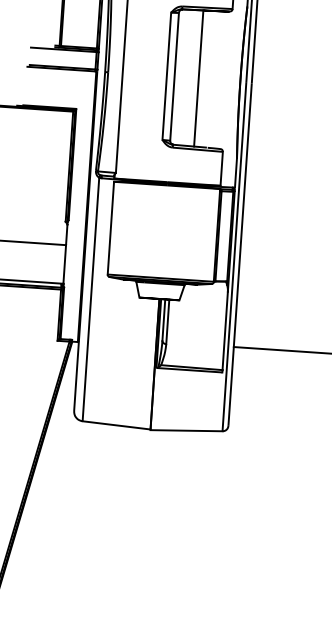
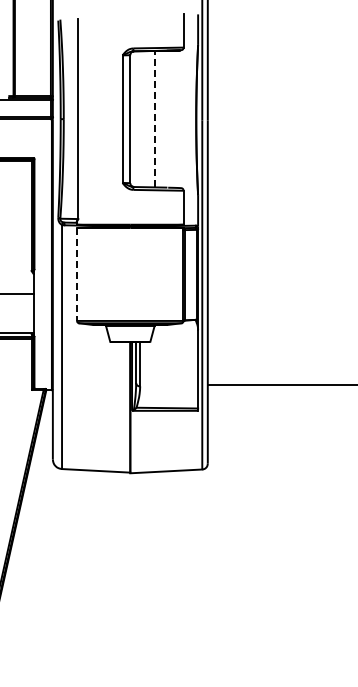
line: (198, 77) -> (154, 118), solid -> dashed
line: (111, 228) -> (77, 274), solid -> dashed

